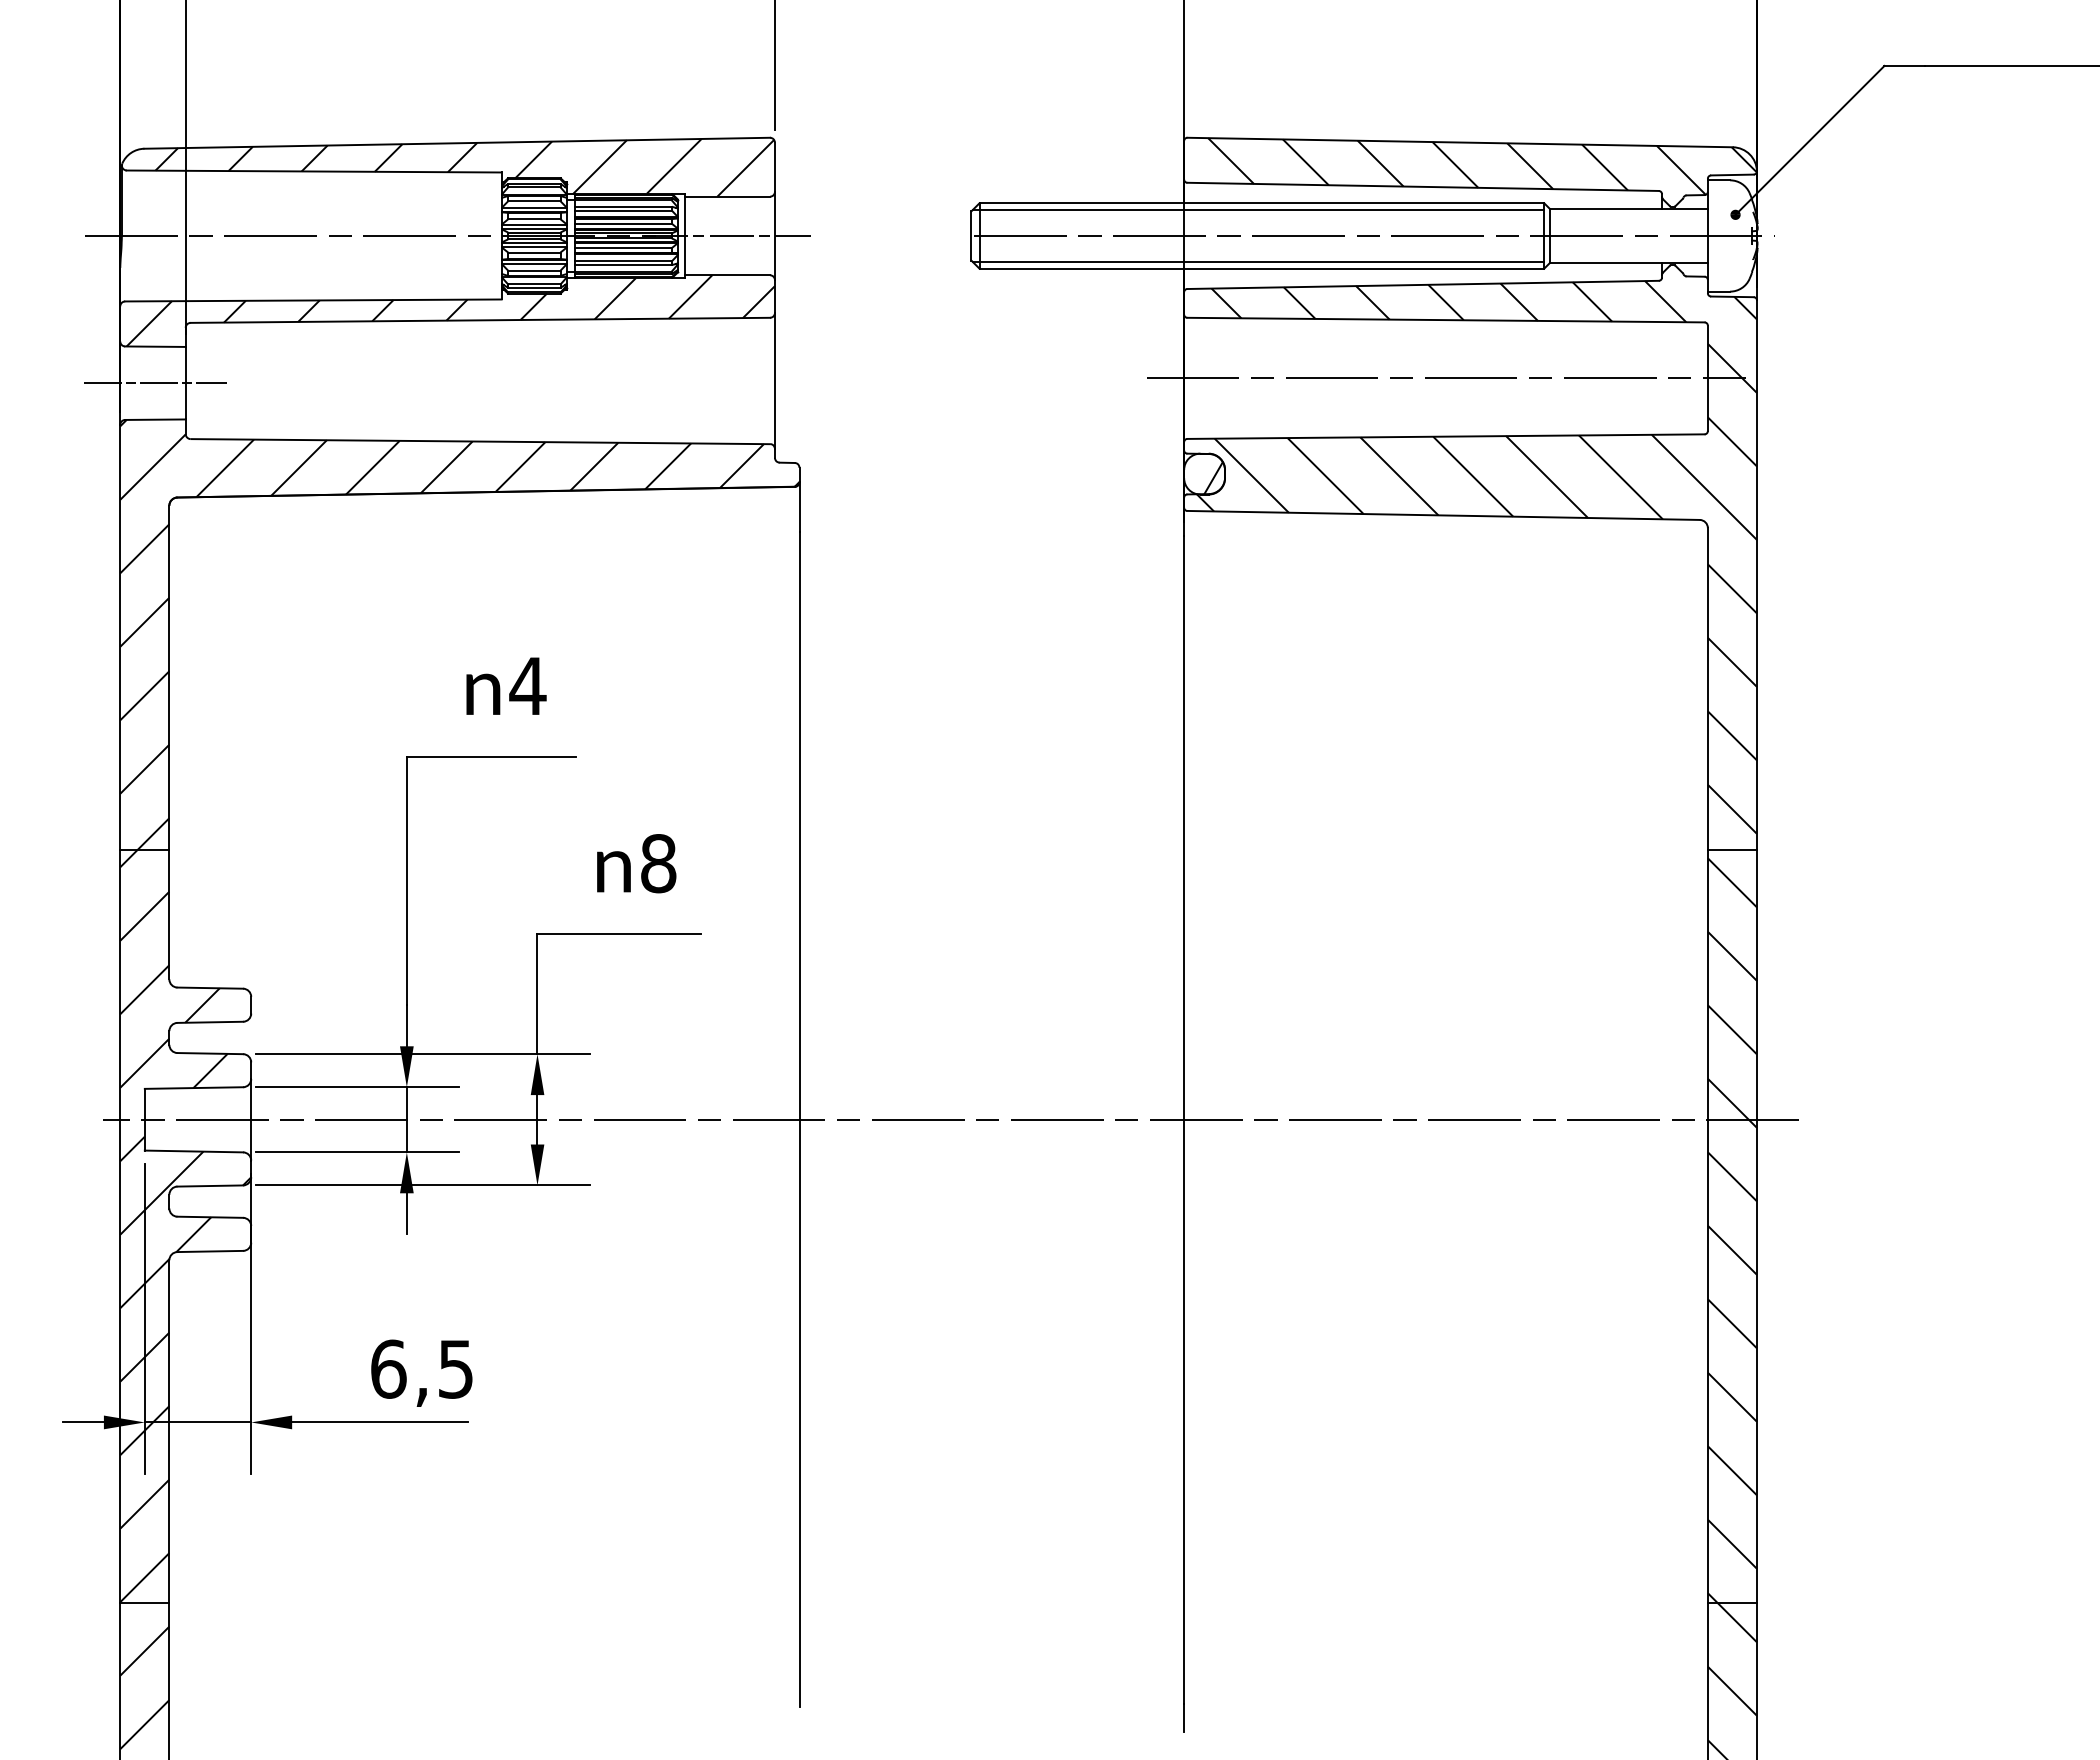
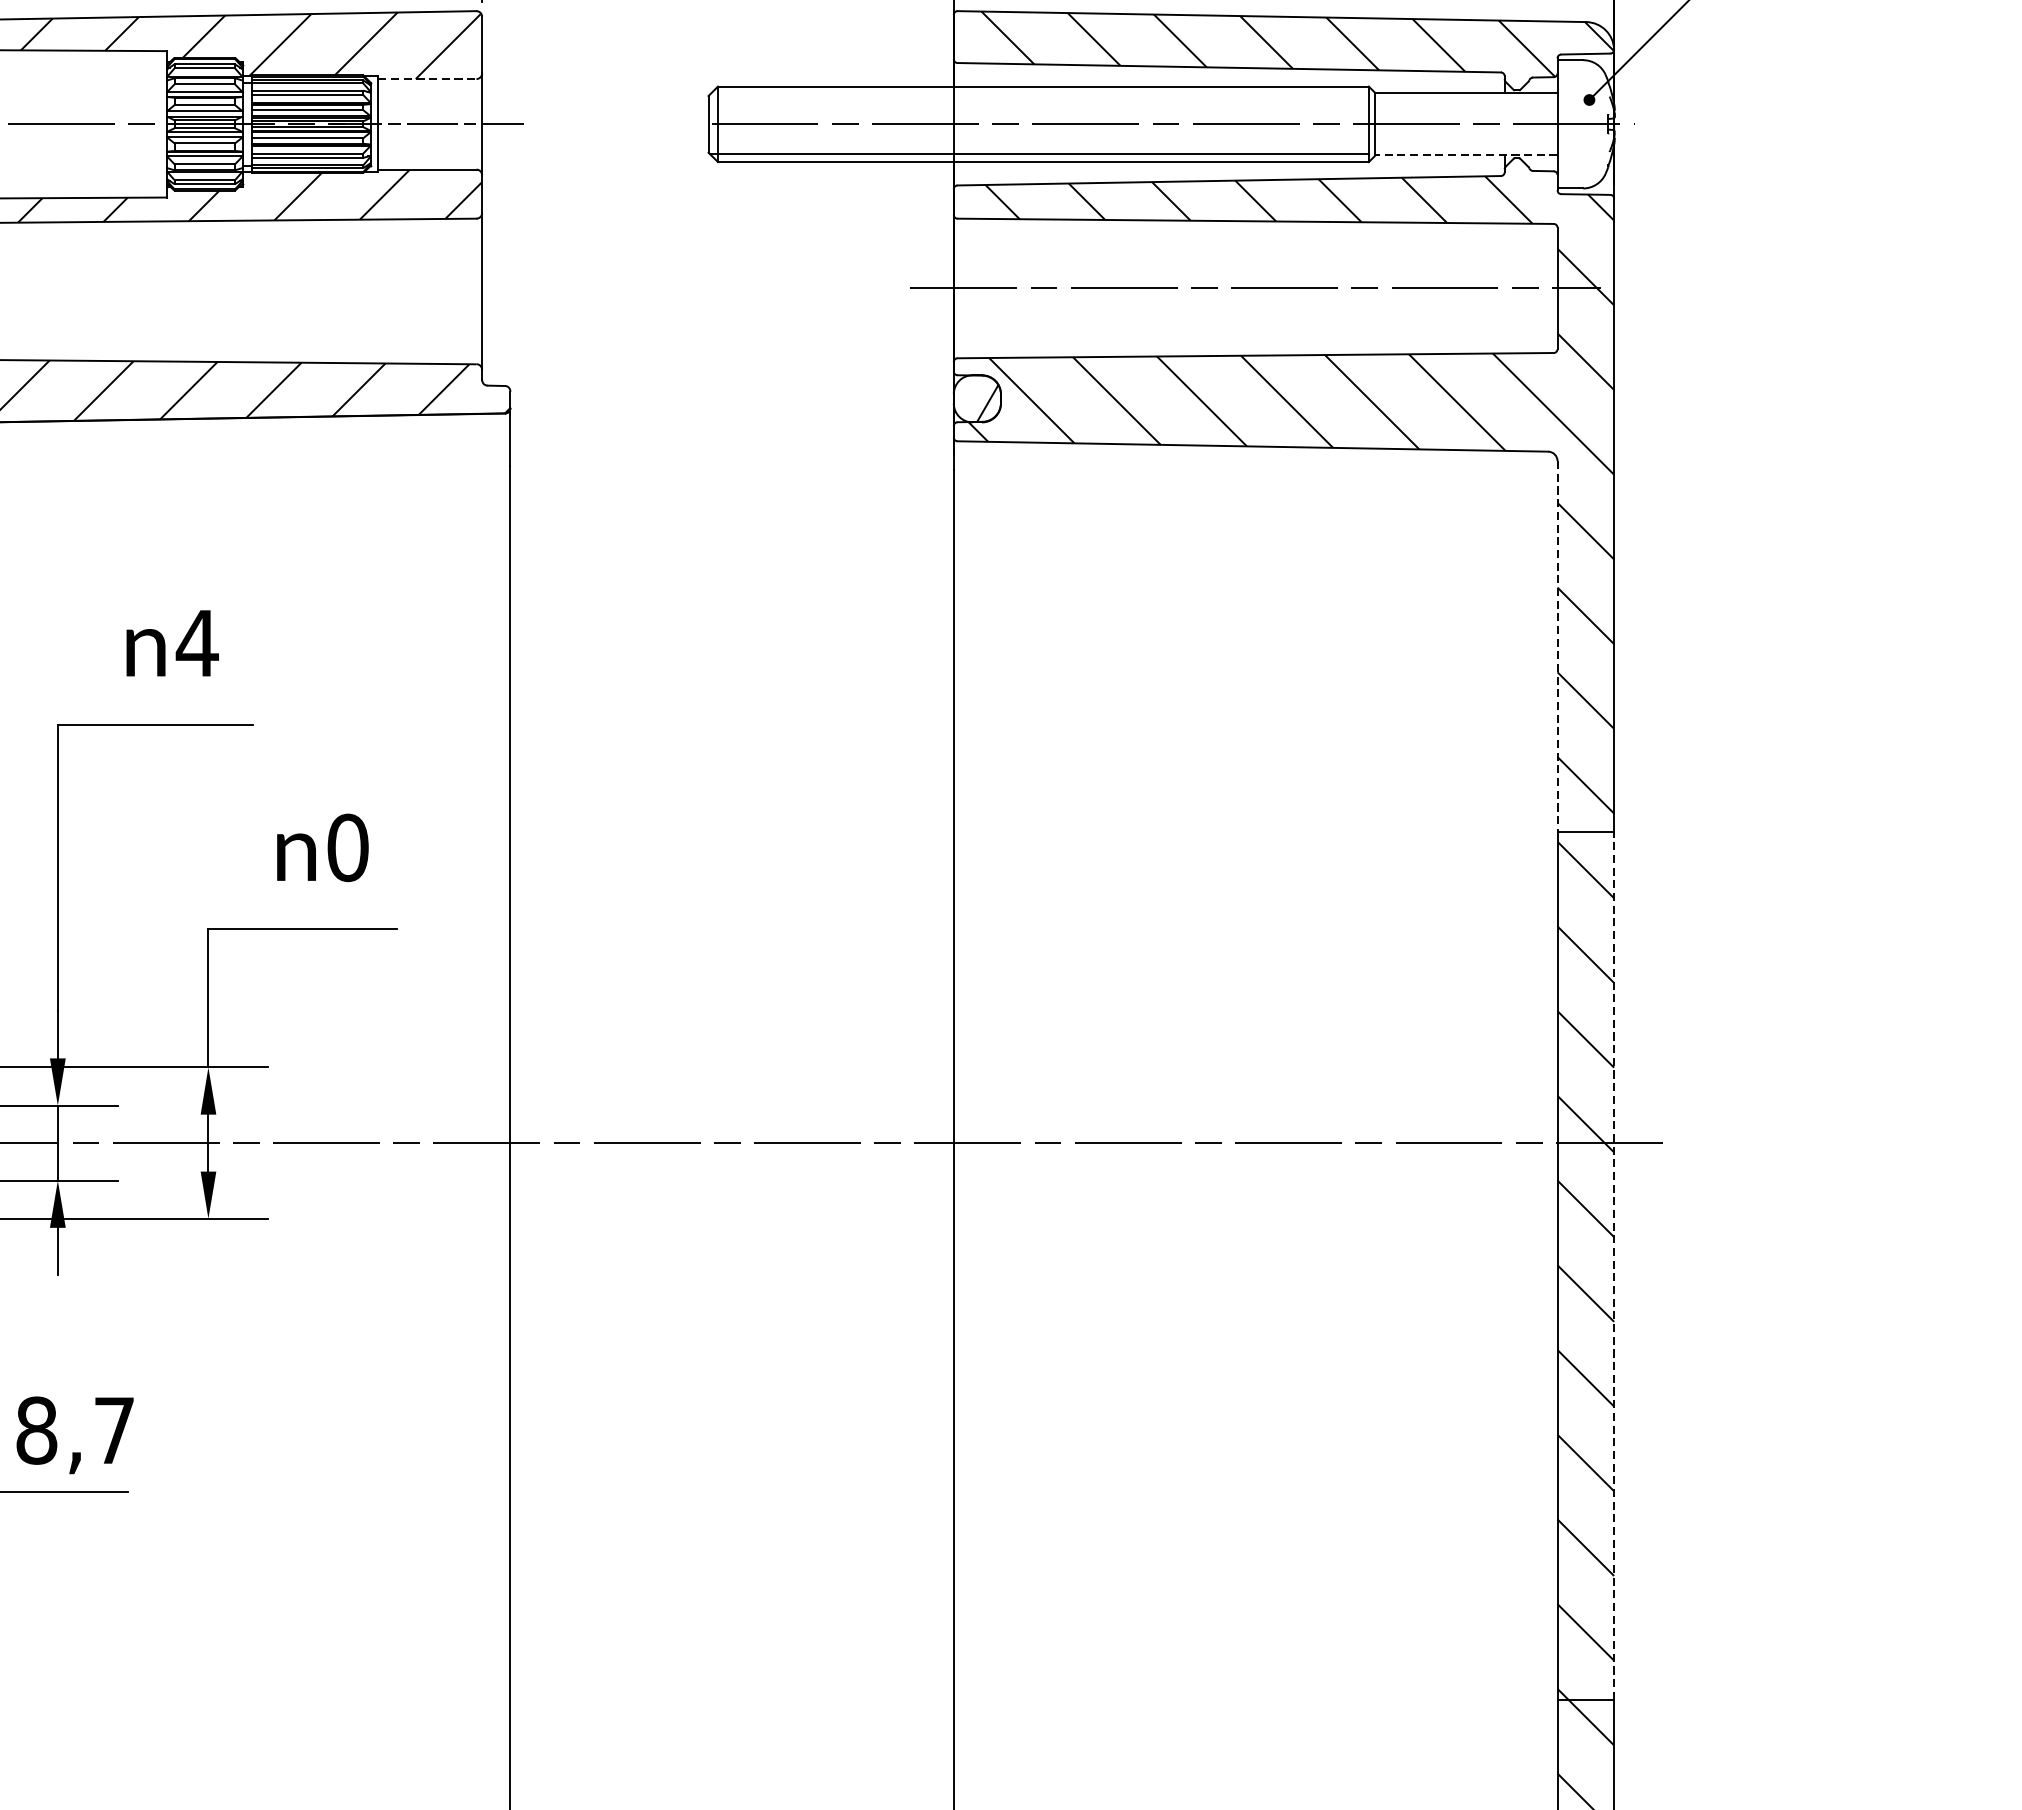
line: (727, 196) -> (427, 78), solid -> dashed
line: (1258, 210) -> (1039, 94), removed
line: (1628, 262) -> (1466, 154), solid -> dashed
line: (1707, 689) -> (1557, 647), solid -> dashed
text: (658, 863) -> (347, 847), 8 -> 0
line: (1756, 1226) -> (1613, 1266), solid -> dashed
text: (421, 1368) -> (74, 1429), 6,5 -> 8,7

